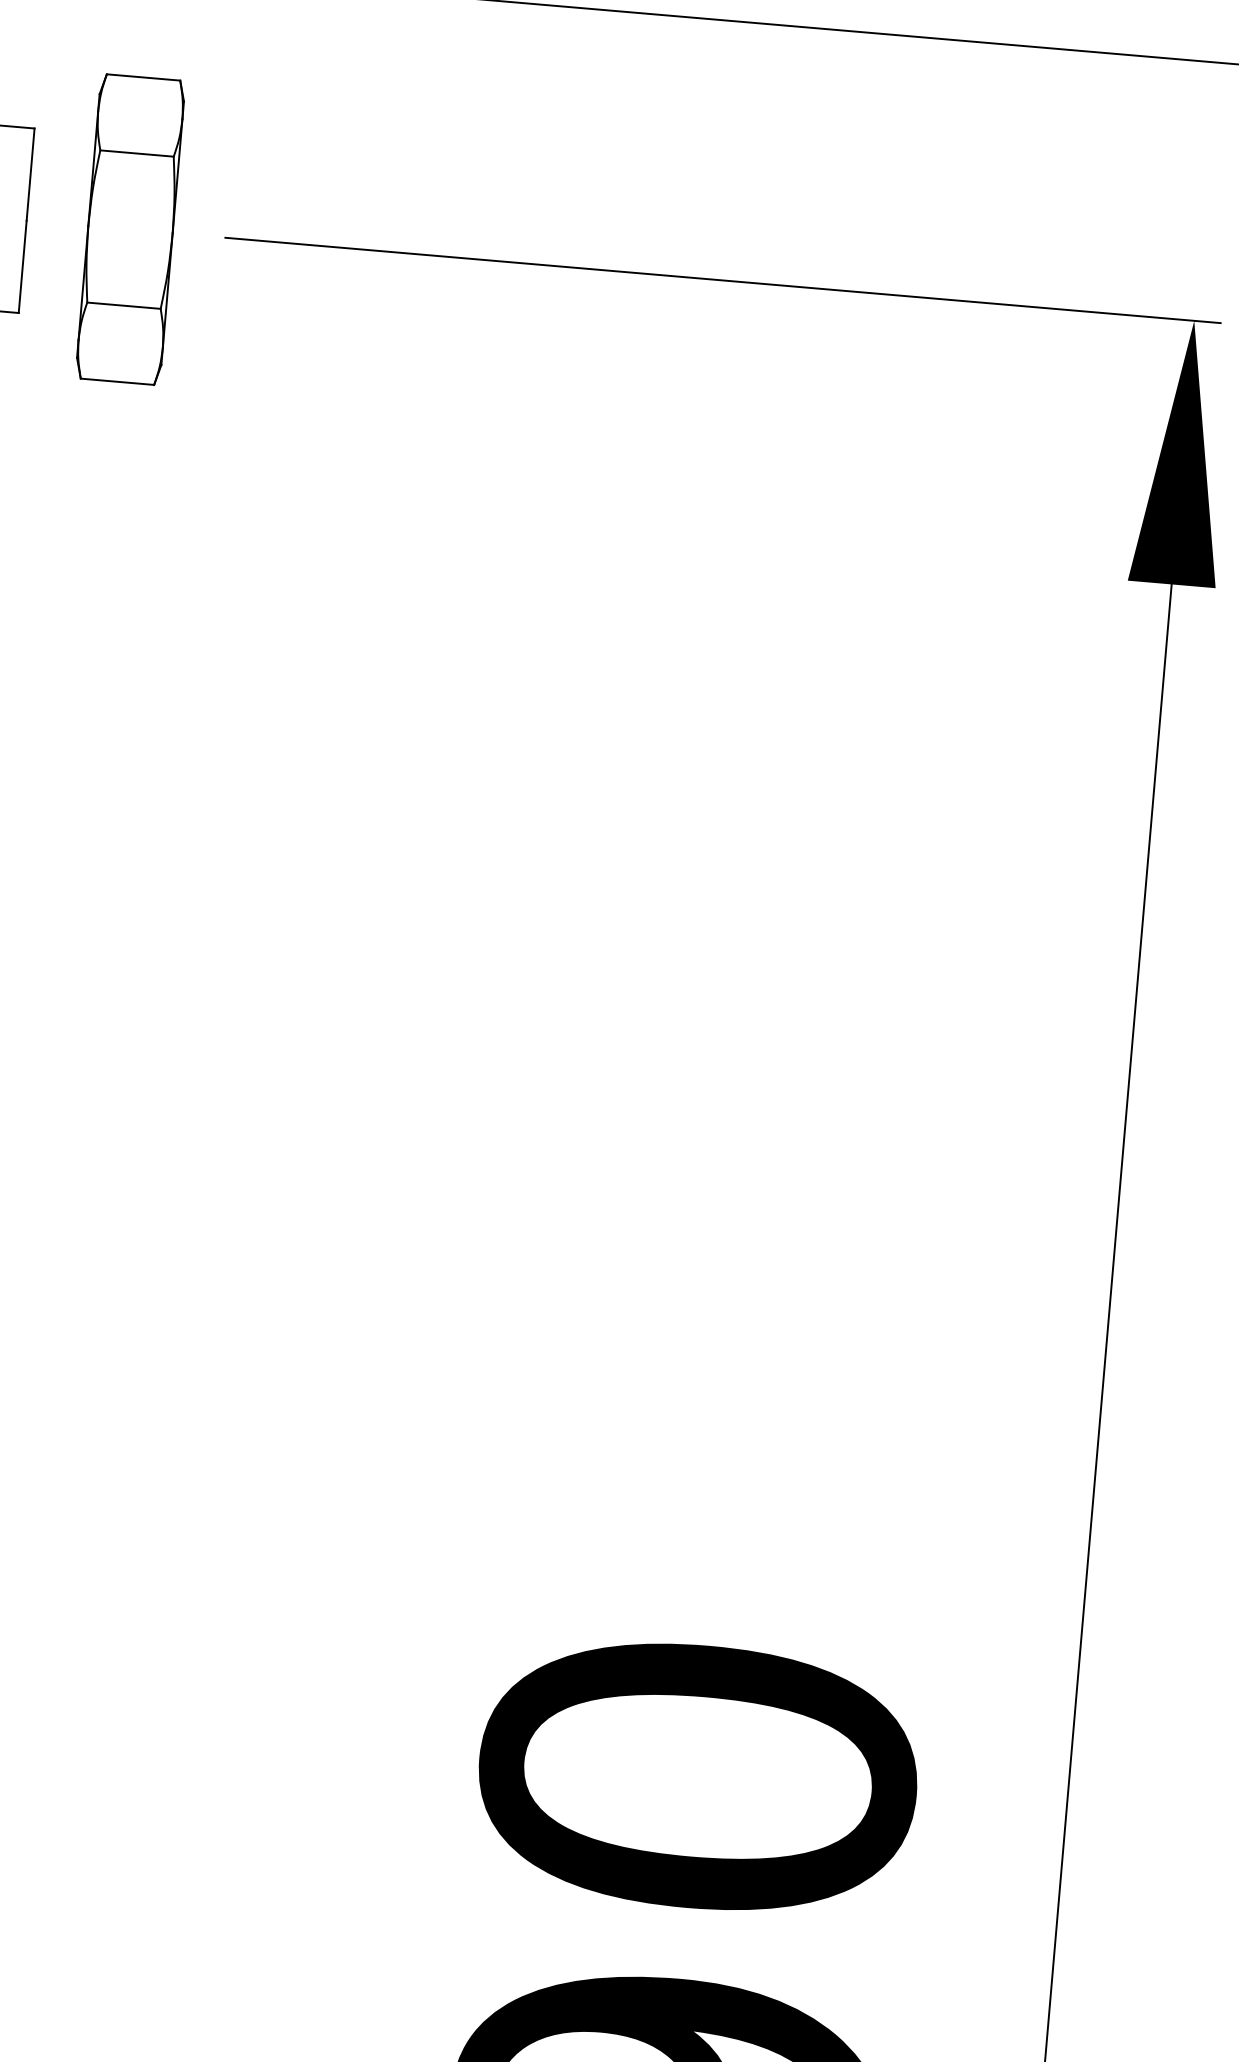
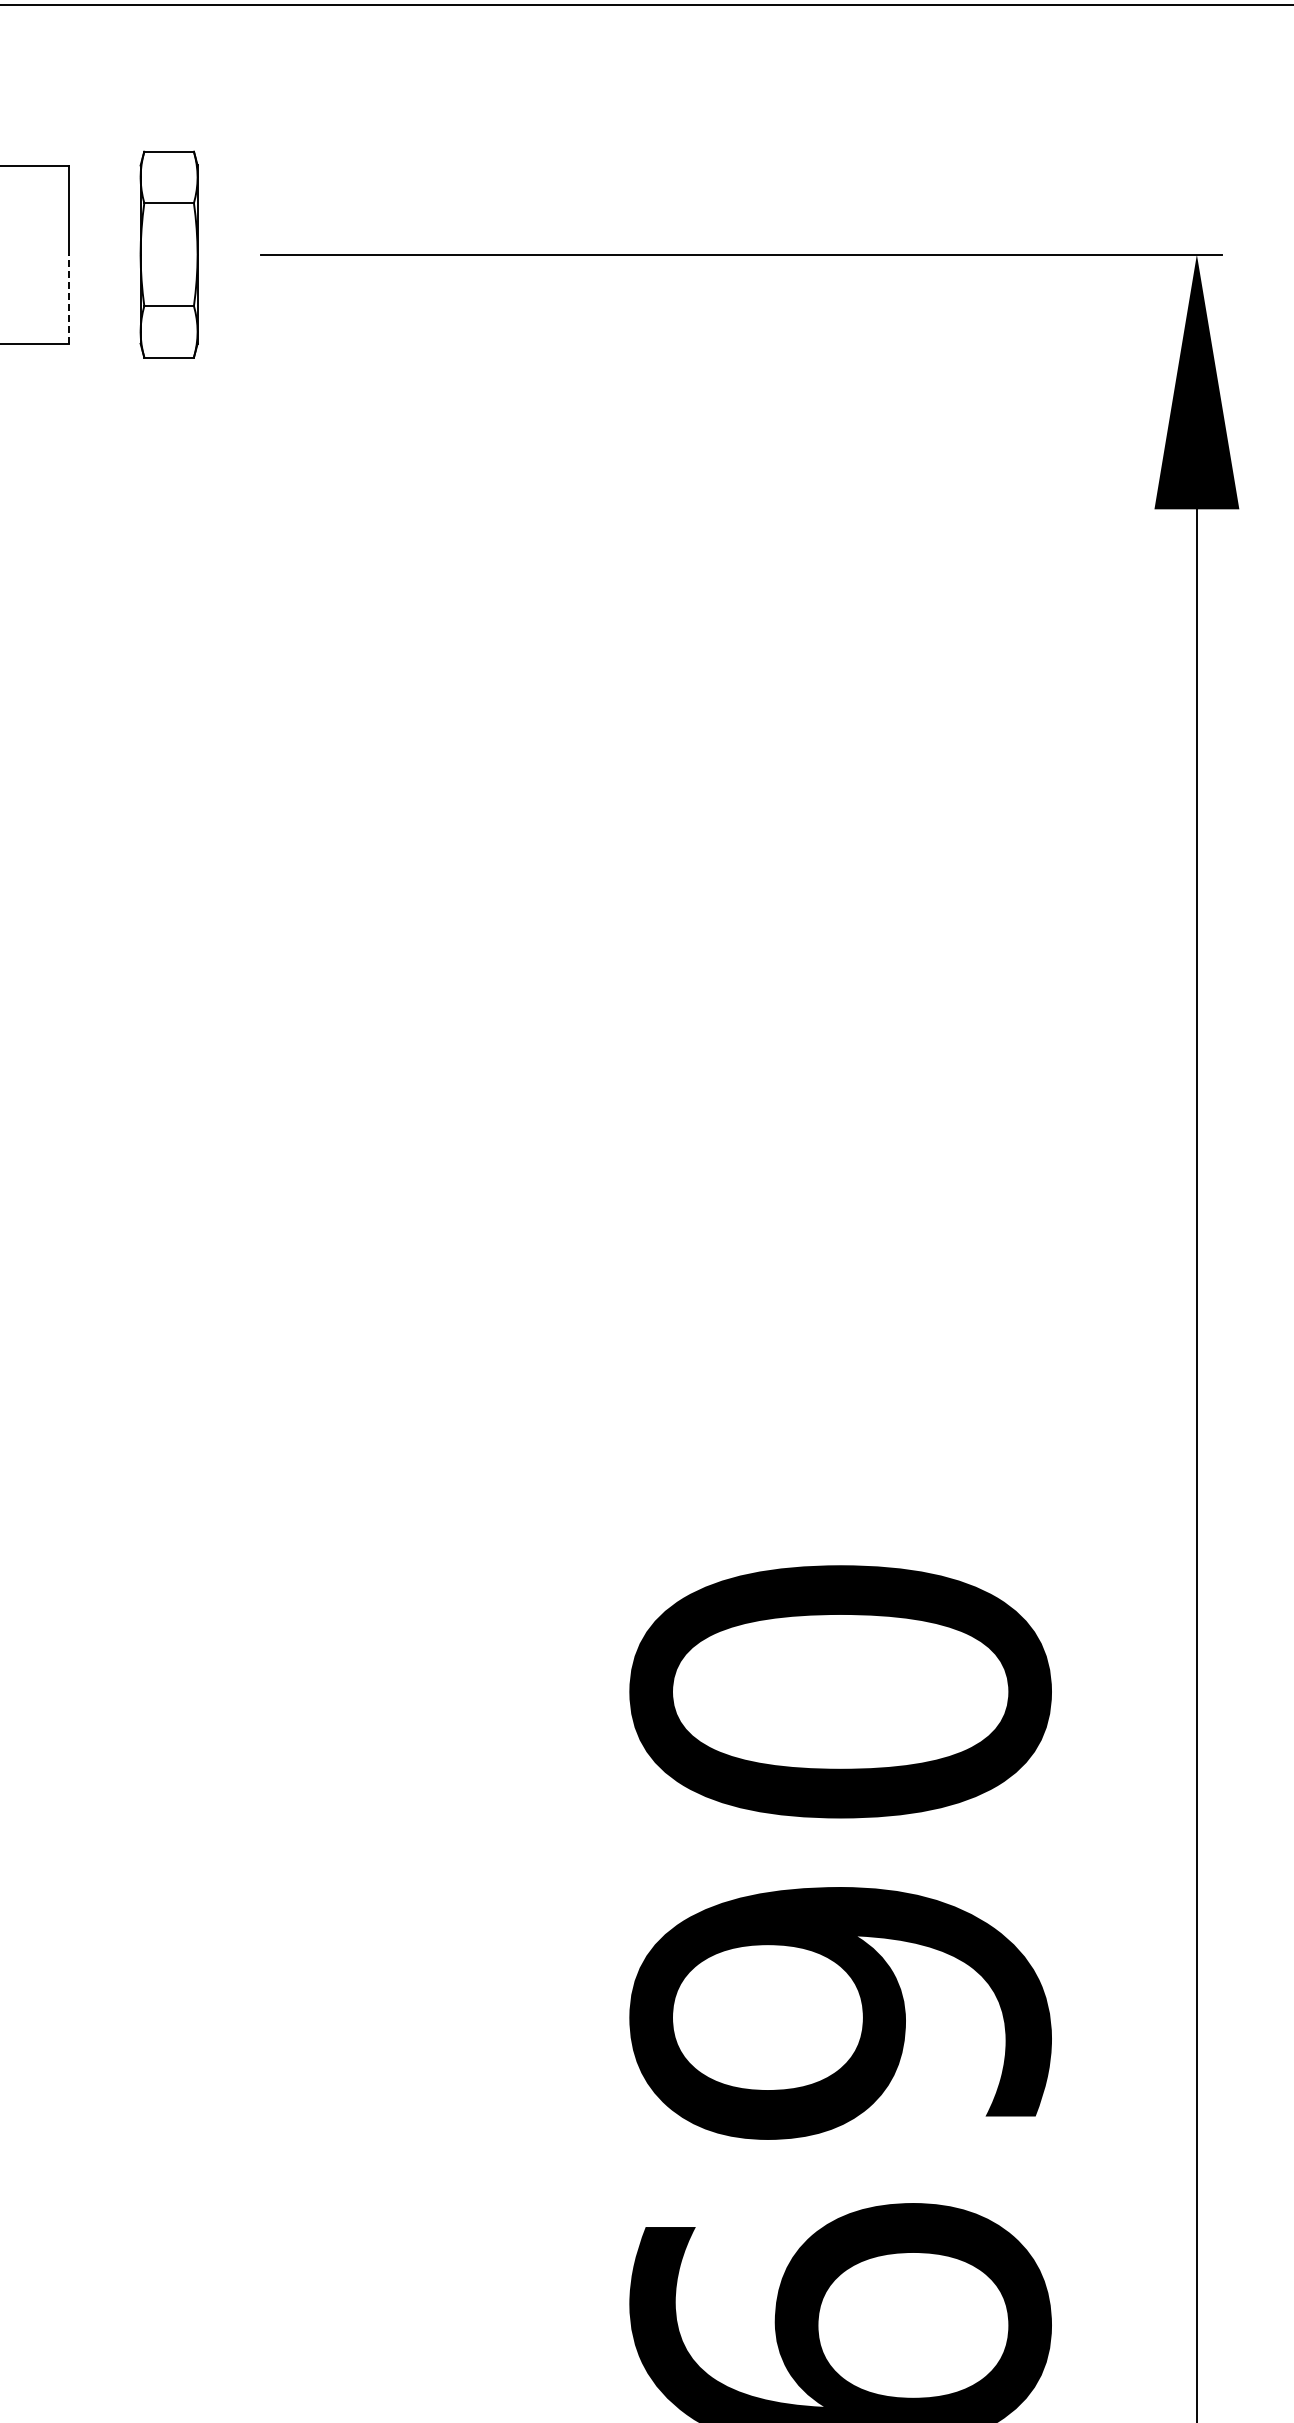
part: (129, 229) -> (168, 254), size x0.7
line: (22, 267) -> (68, 299), solid -> dashed

